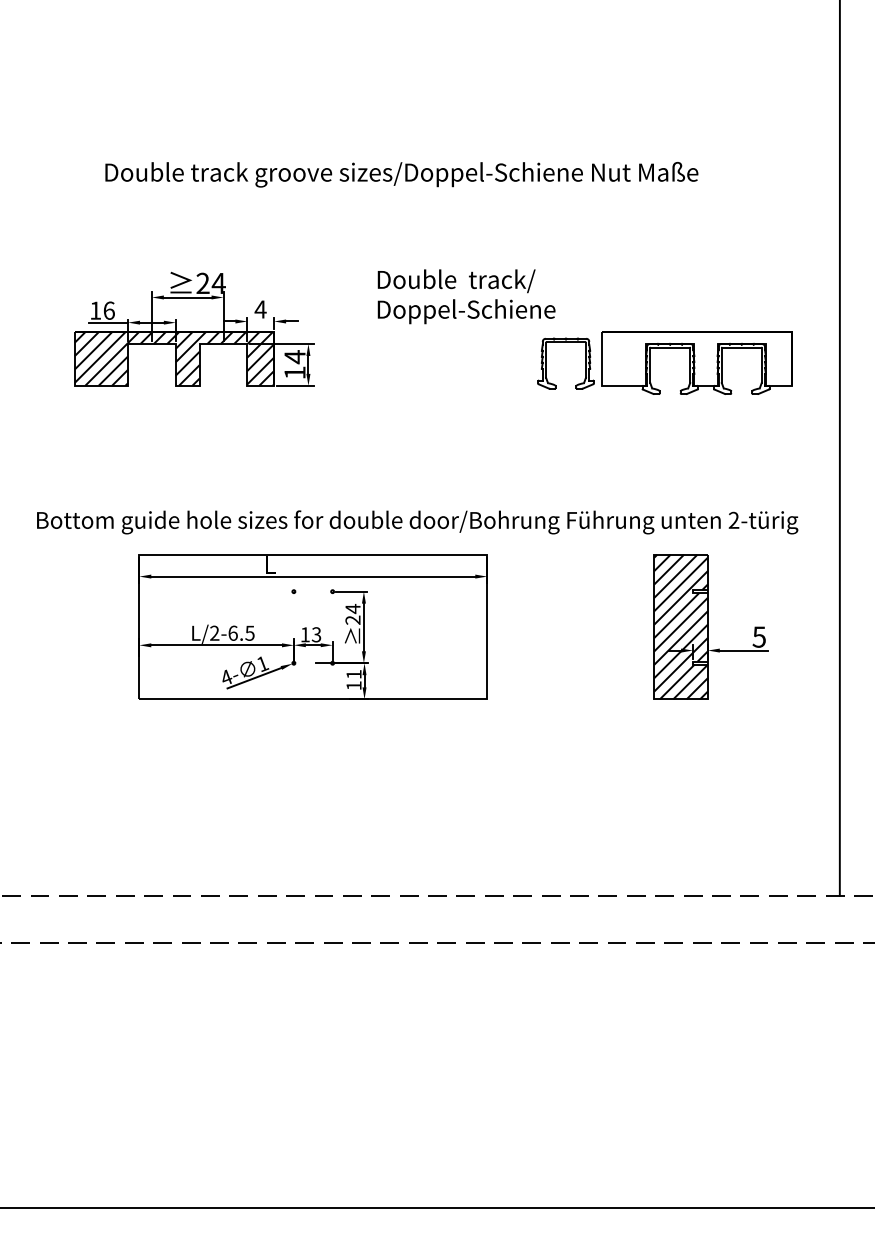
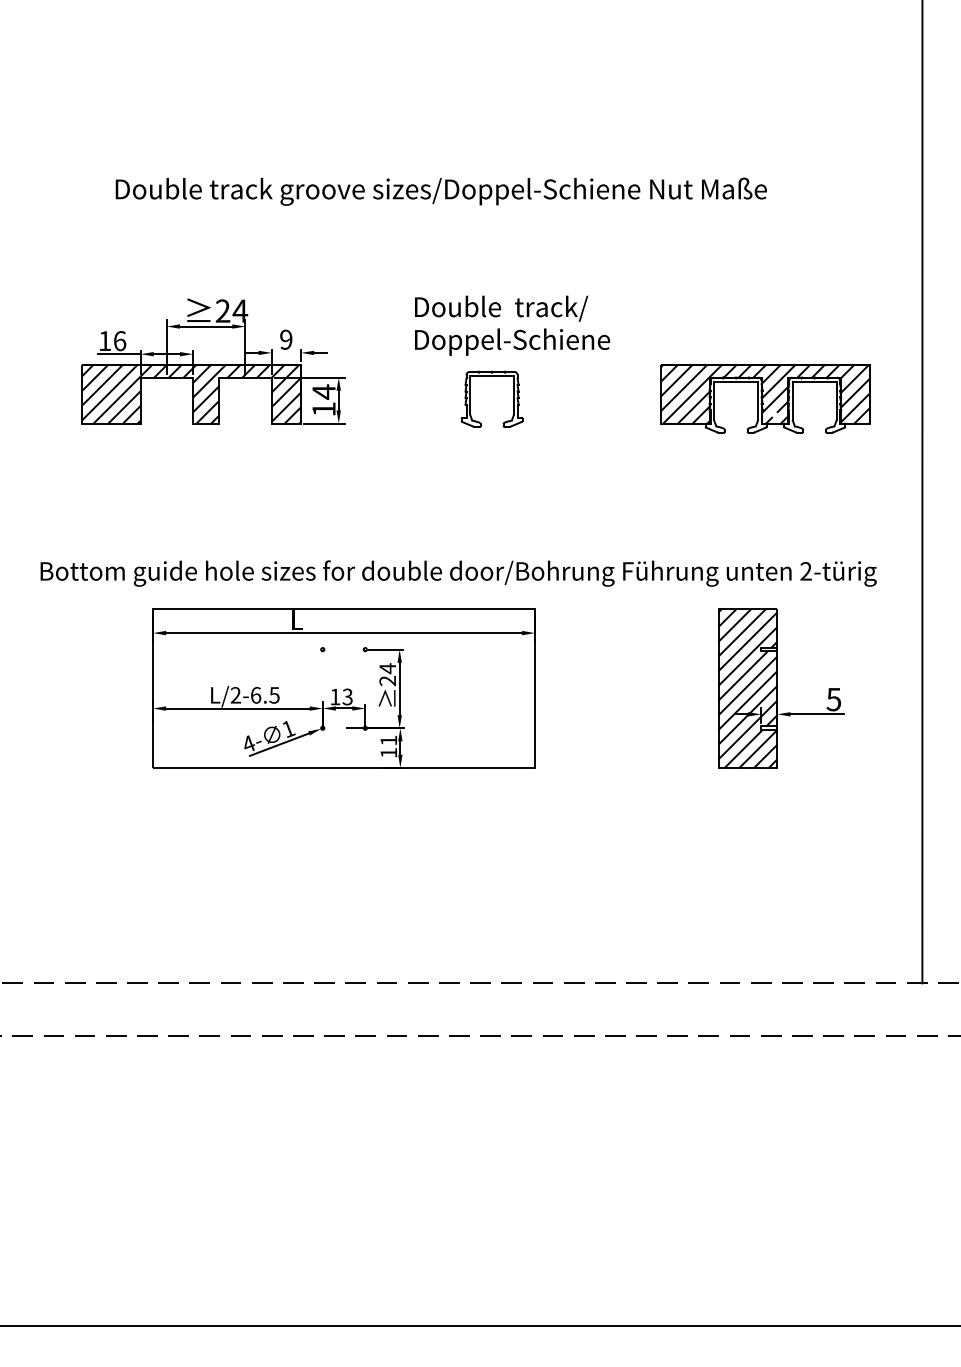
text: (260, 309) -> (286, 339), 4 -> 9
hatch: (696, 358) -> (764, 393), added
part: (546, 363) -> (470, 399), moved

